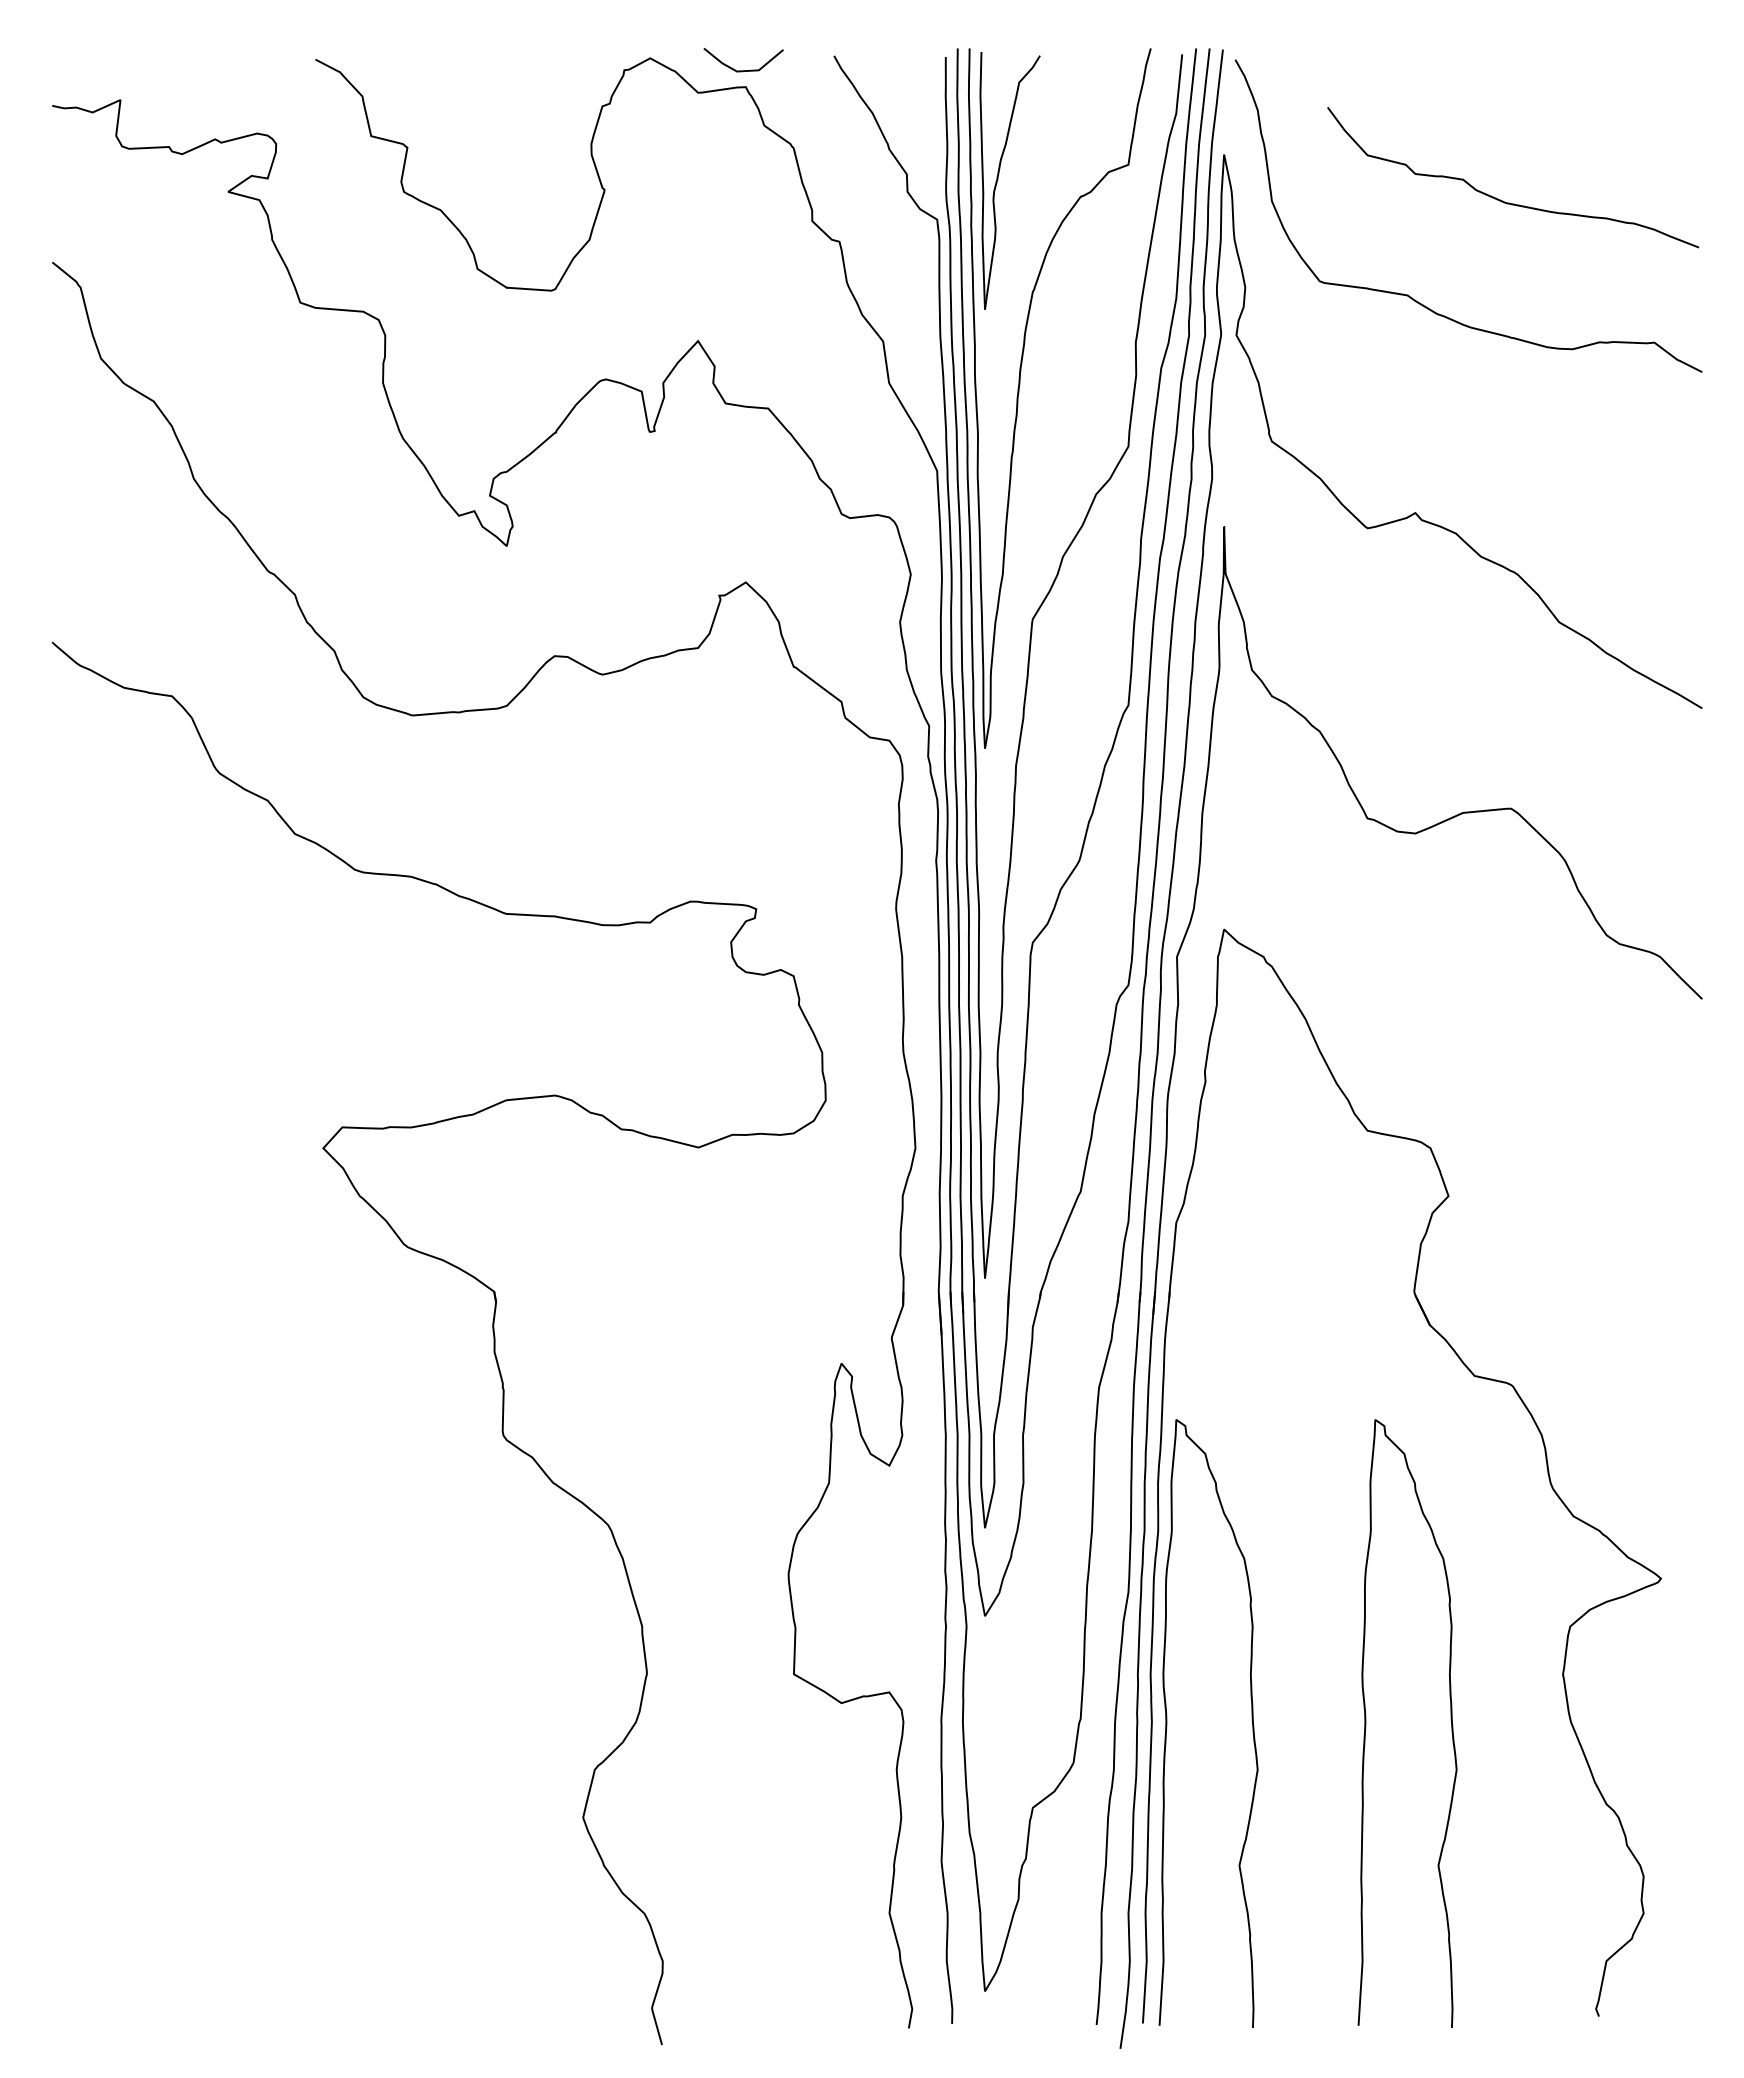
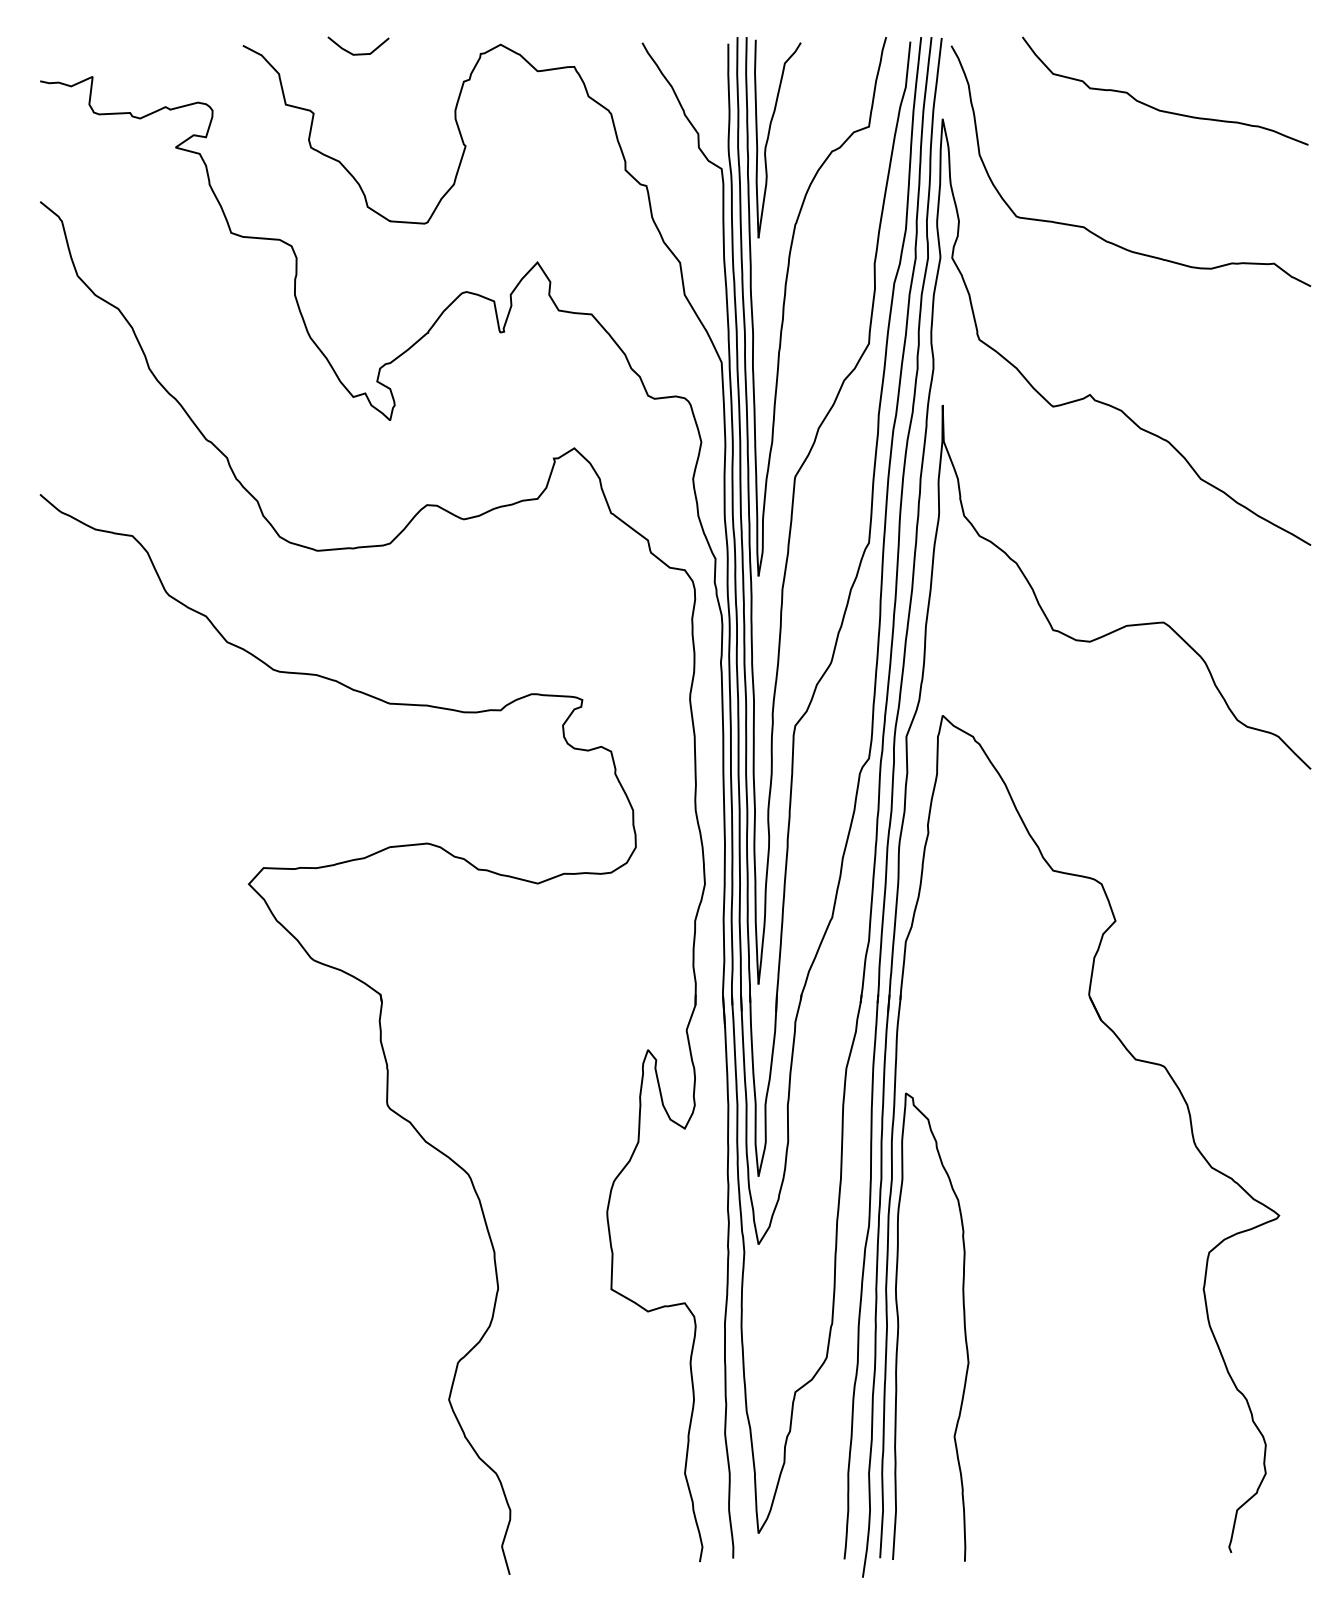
line: (743, 70) -> (358, 54), moved
curve: (1505, 201) -> (1159, 109), moved
curve: (1366, 1723) -> (1052, 1327), removed

